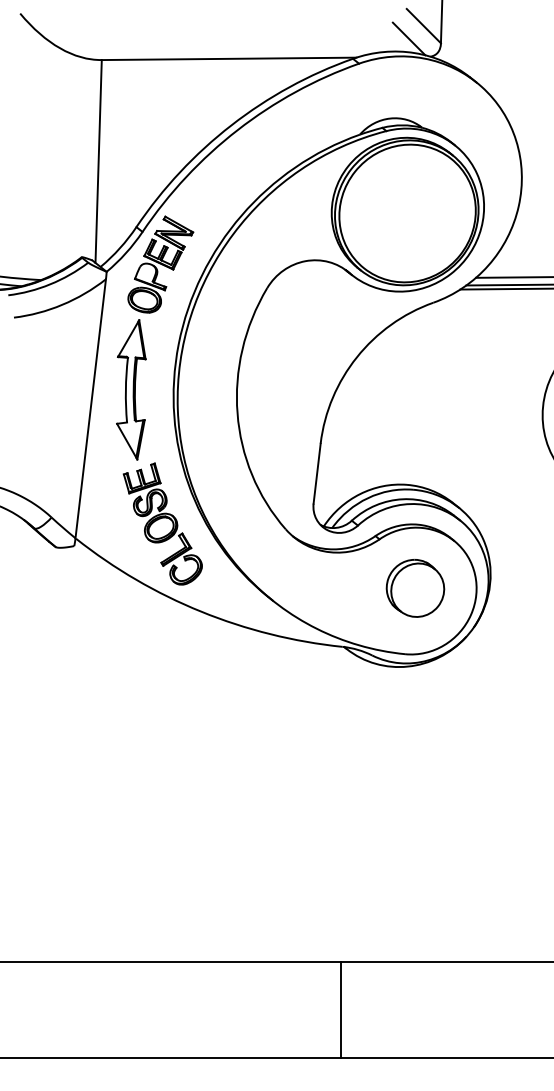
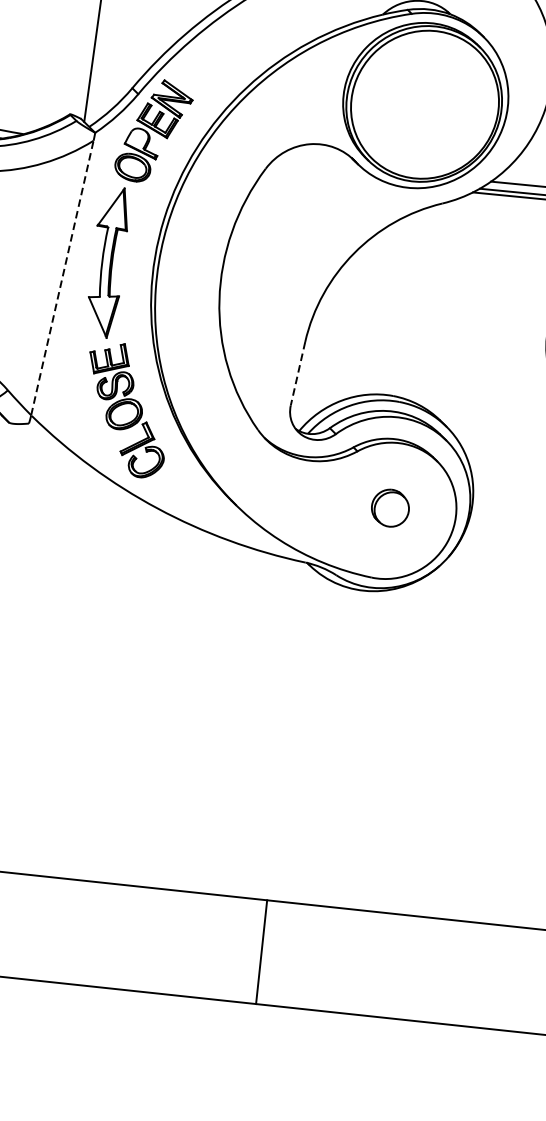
line: (90, 408) -> (62, 277), solid -> dashed
line: (317, 474) -> (298, 374), solid -> dashed
part: (415, 588) -> (390, 508), size x0.6

